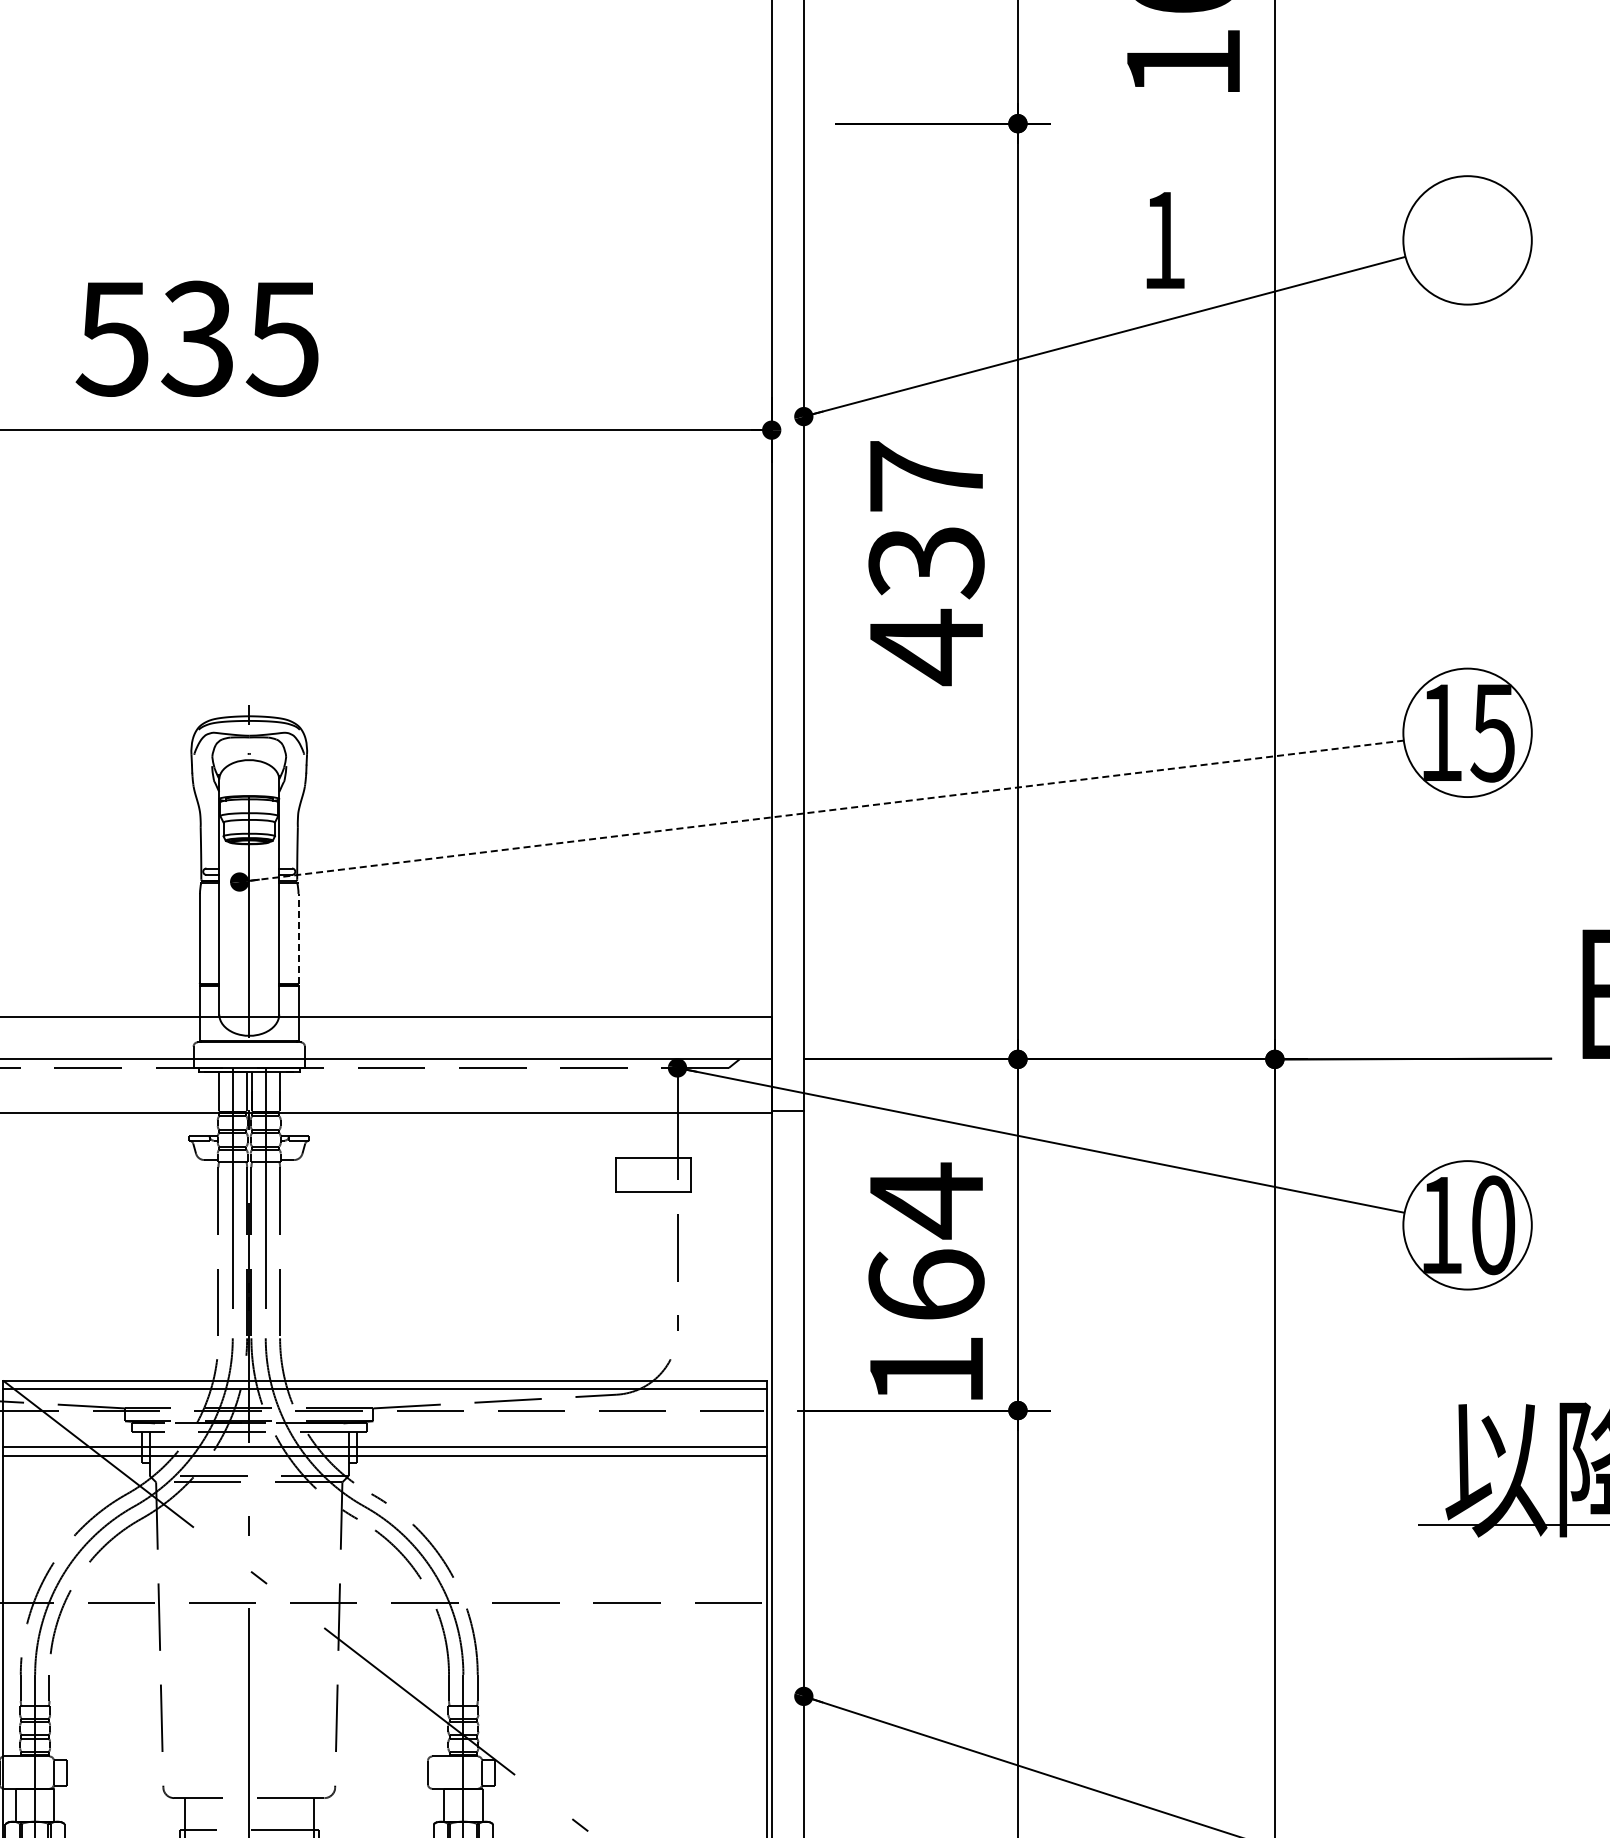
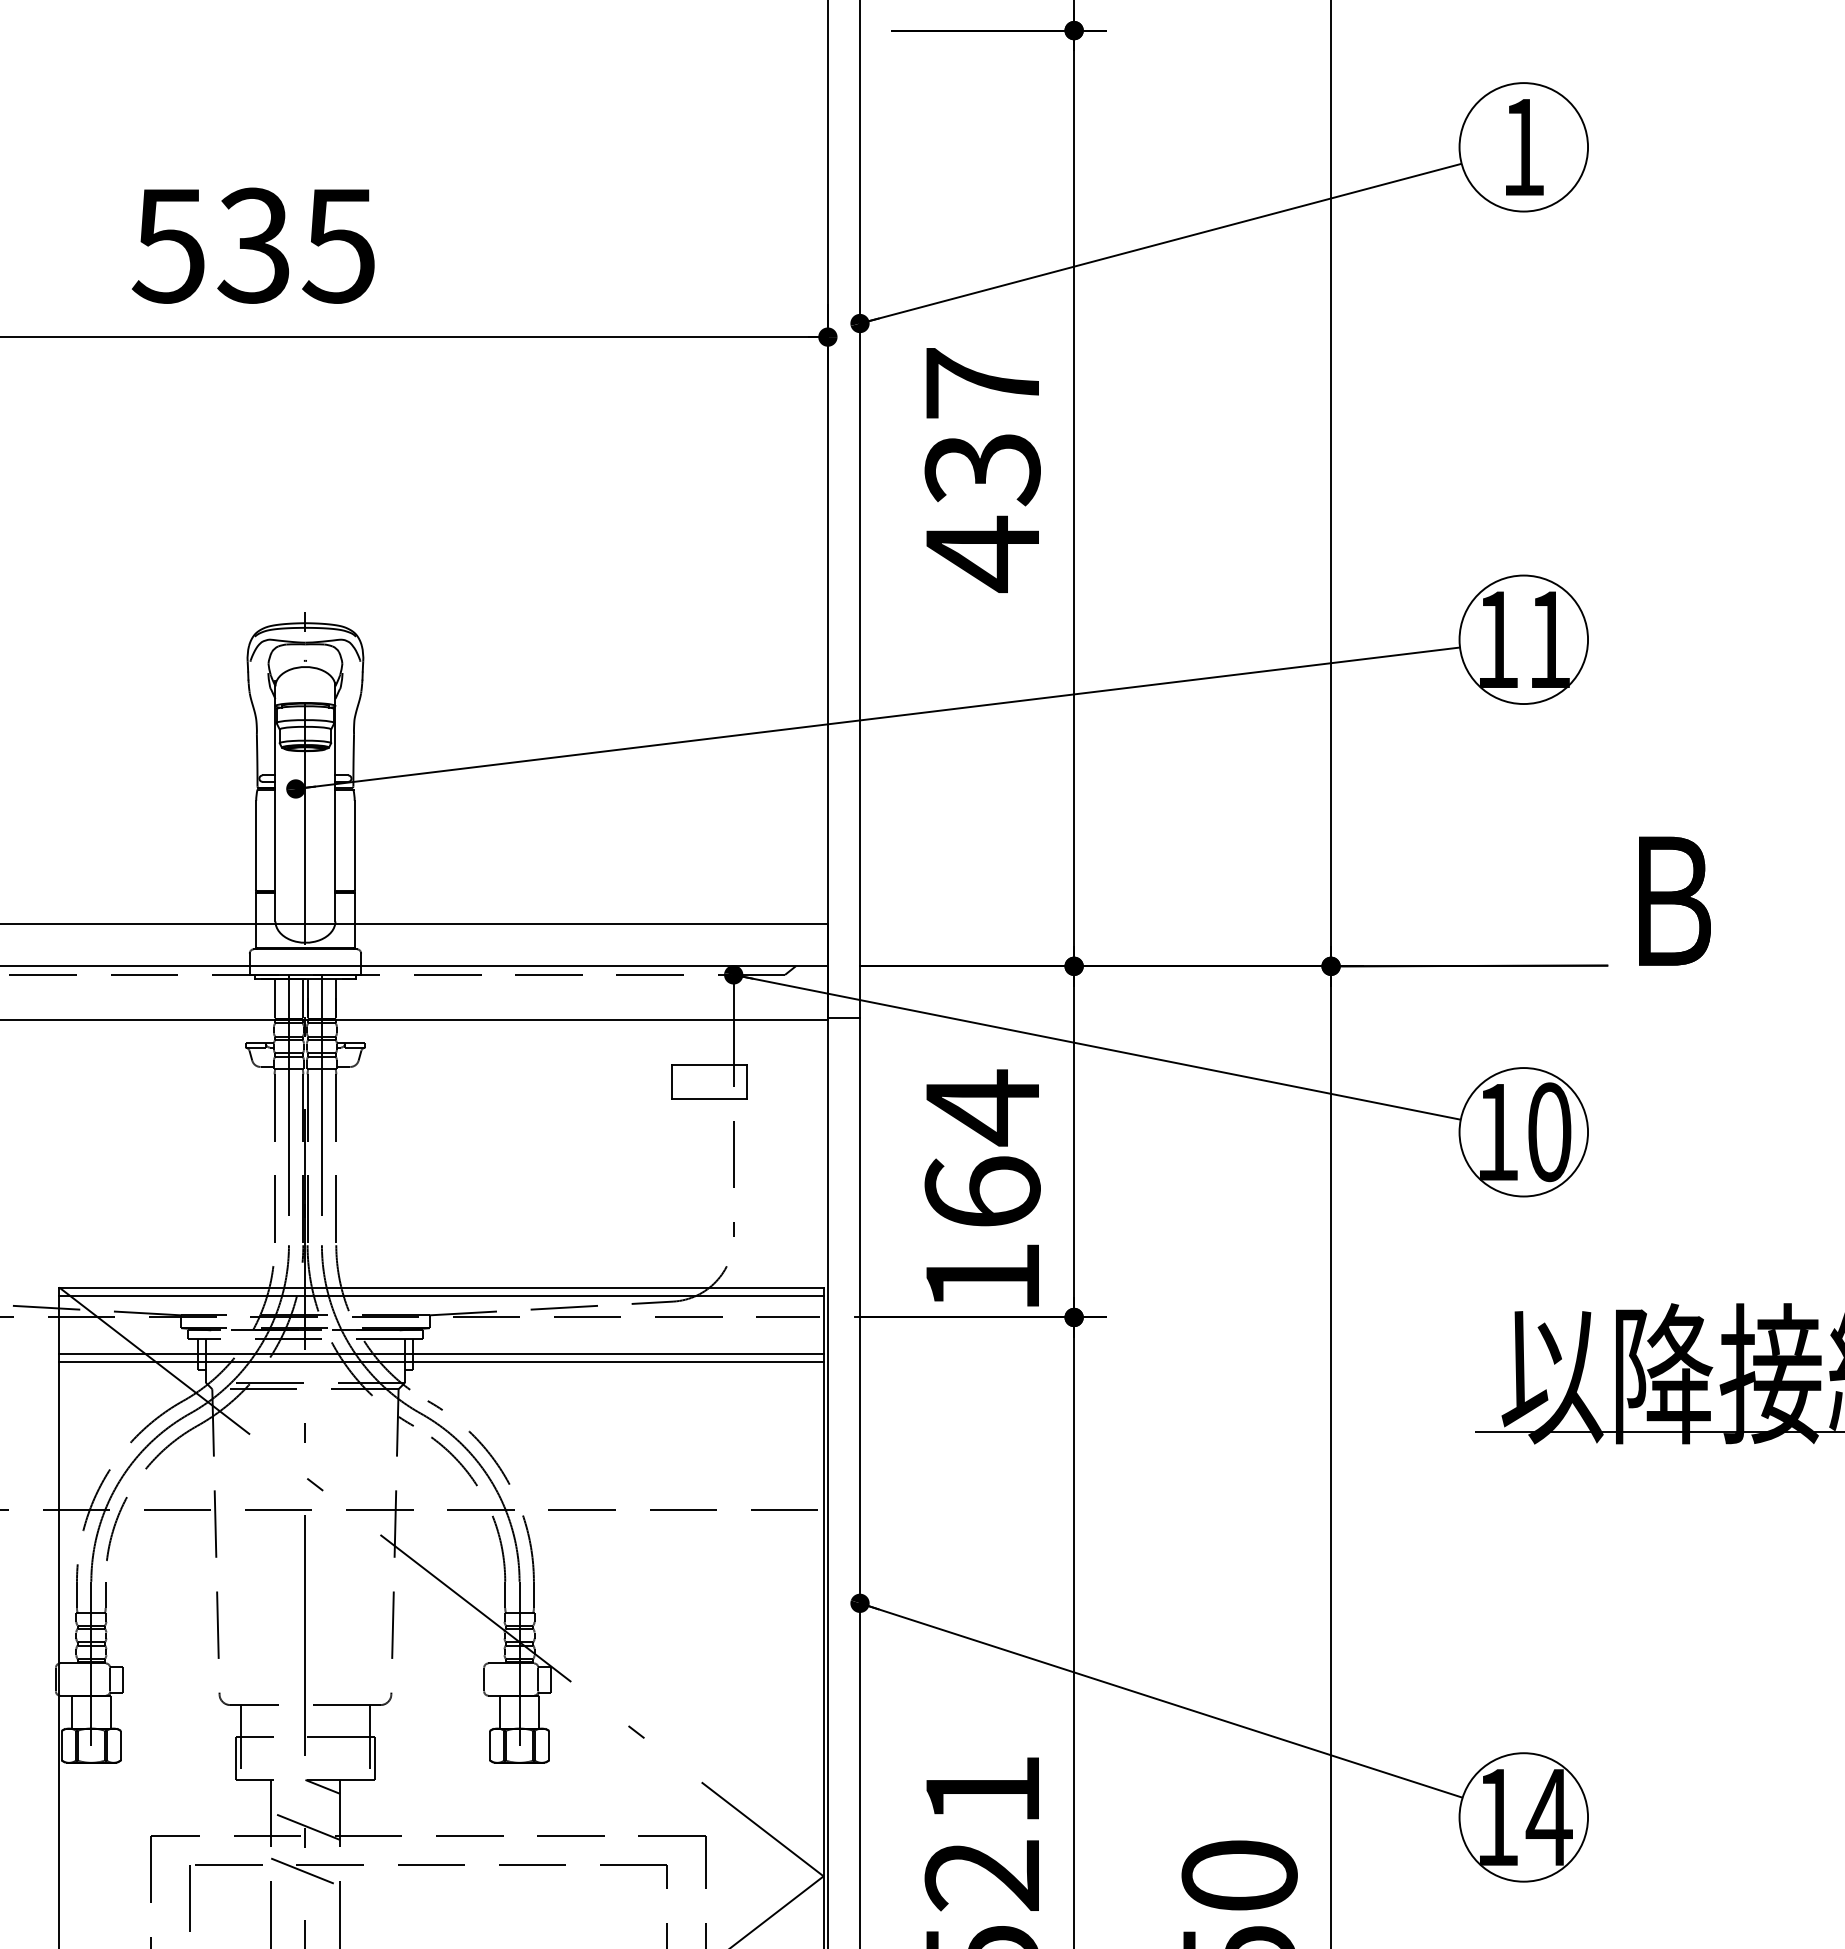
text: (1165, 240) -> (1524, 147), moved
text: (1492, 733) -> (1548, 640), 15 -> 11
line: (822, 811) -> (878, 718), dashed -> solid
line: (298, 938) -> (354, 845), dashed -> solid

